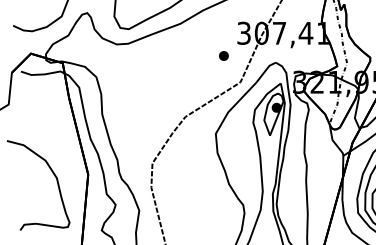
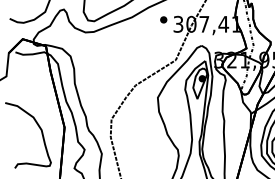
part: (223, 55) -> (163, 19), moved

